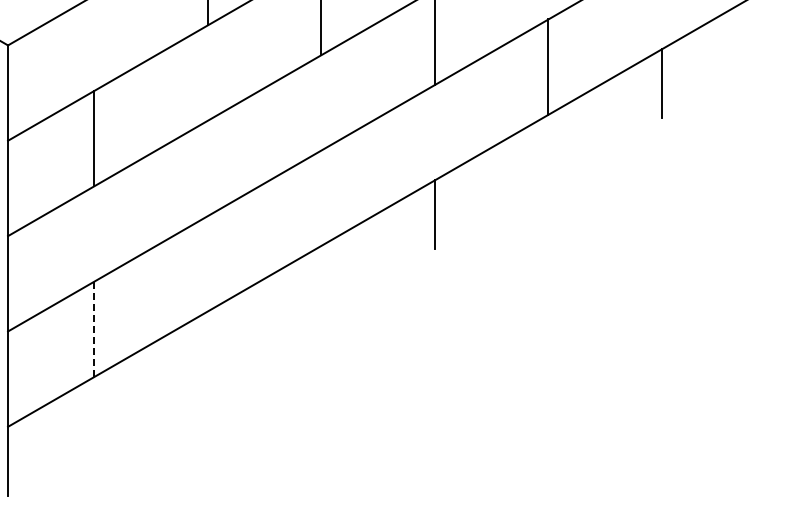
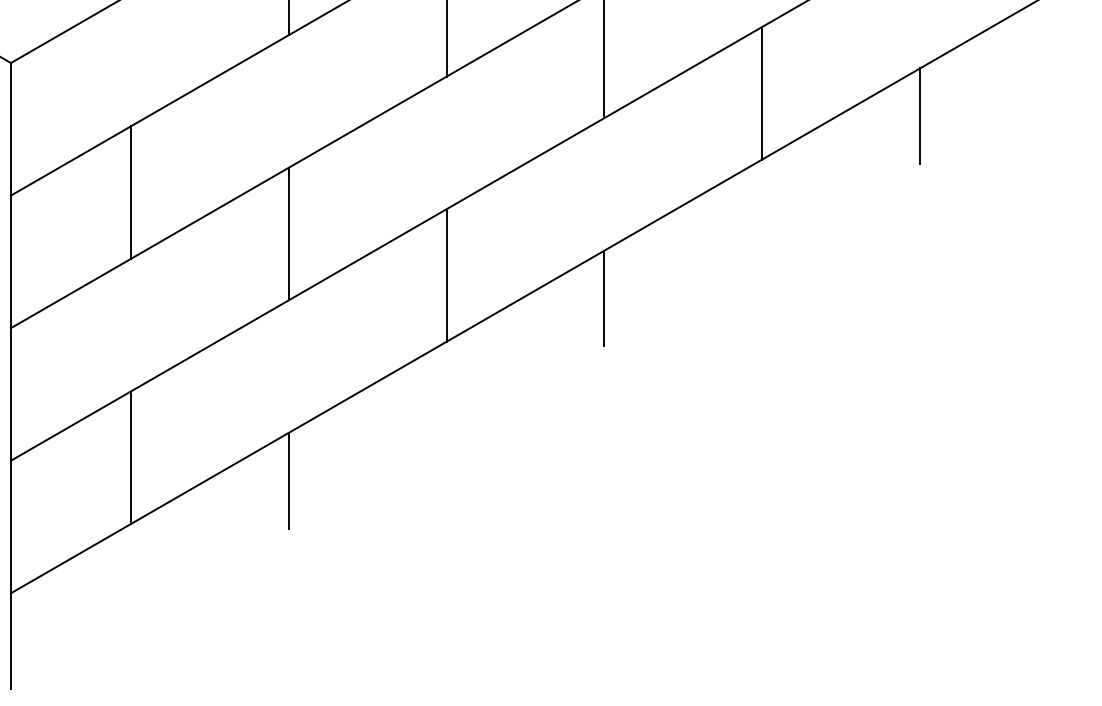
line: (207, 168) -> (288, 234), added
line: (321, 197) -> (446, 274), added
line: (94, 329) -> (131, 457), dashed -> solid
line: (207, 345) -> (288, 480), added

